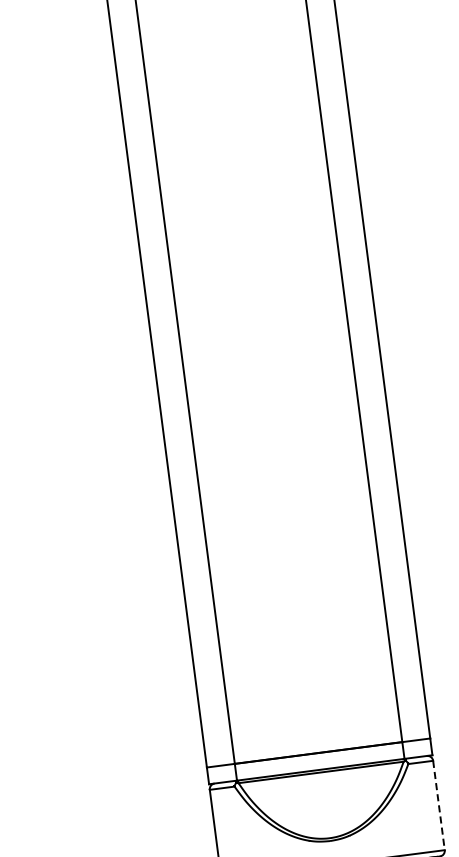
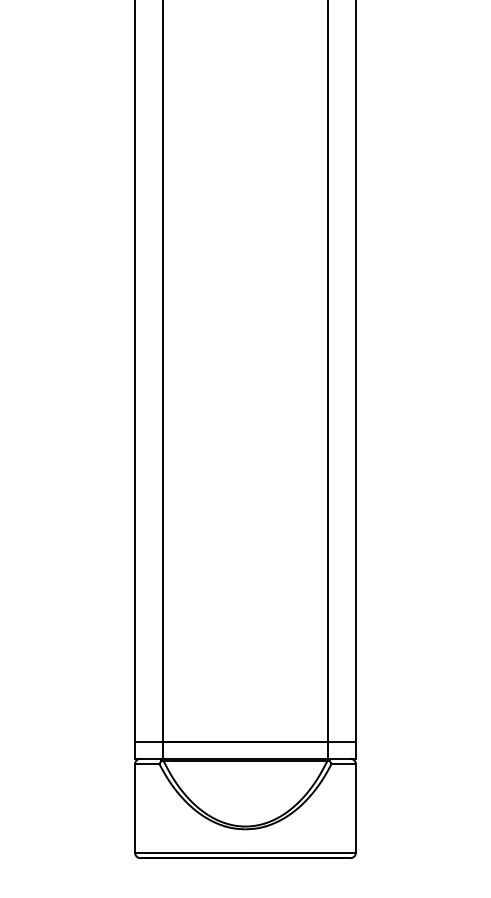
line: (438, 806) -> (355, 809), dashed -> solid

